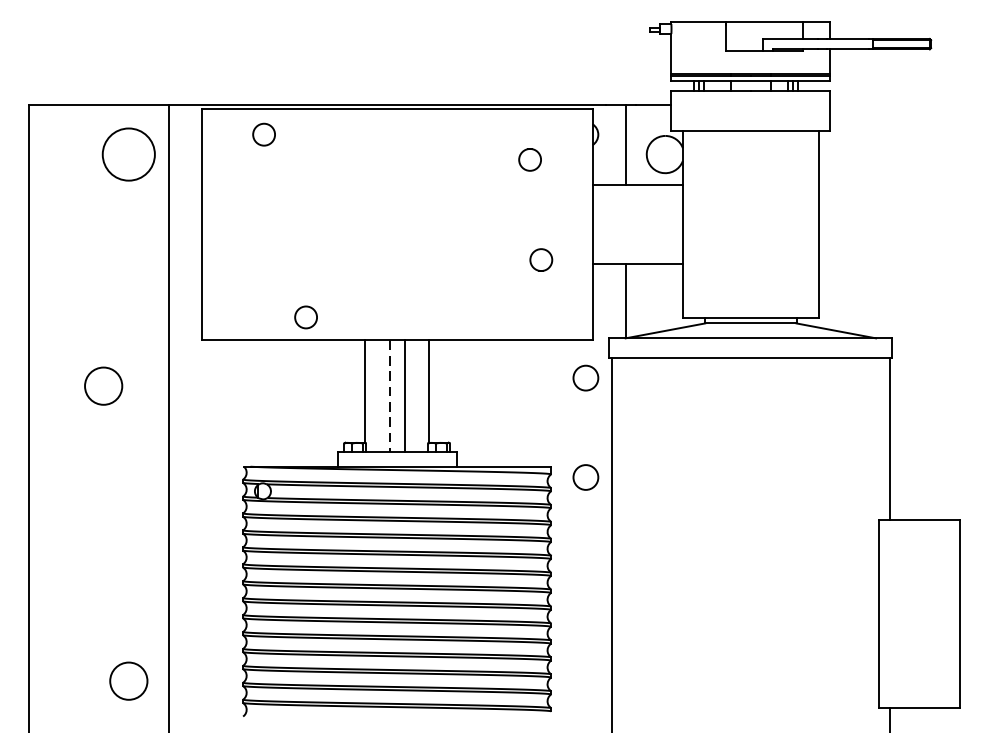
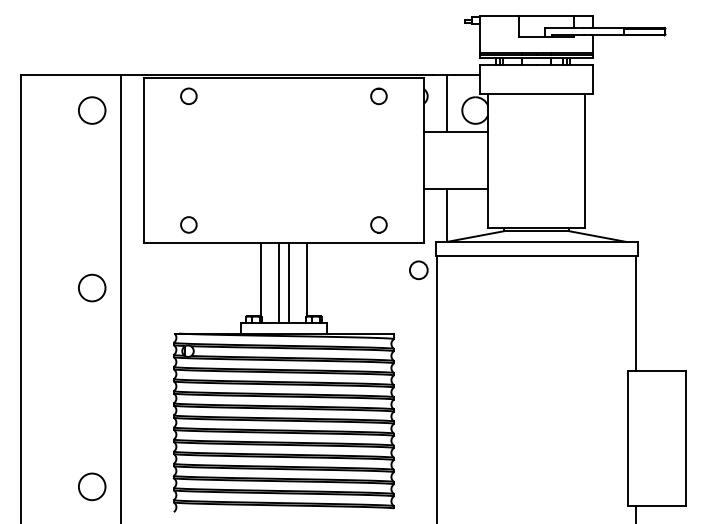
circle: (127, 154) -> (91, 110), size x0.71
circle: (529, 158) -> (378, 95), moved
circle: (540, 259) -> (378, 224), moved
circle: (305, 316) -> (188, 224), moved
circle: (104, 385) -> (92, 287), moved
line: (389, 396) -> (278, 283), dashed -> solid
circle: (585, 477) -> (418, 341), removed

